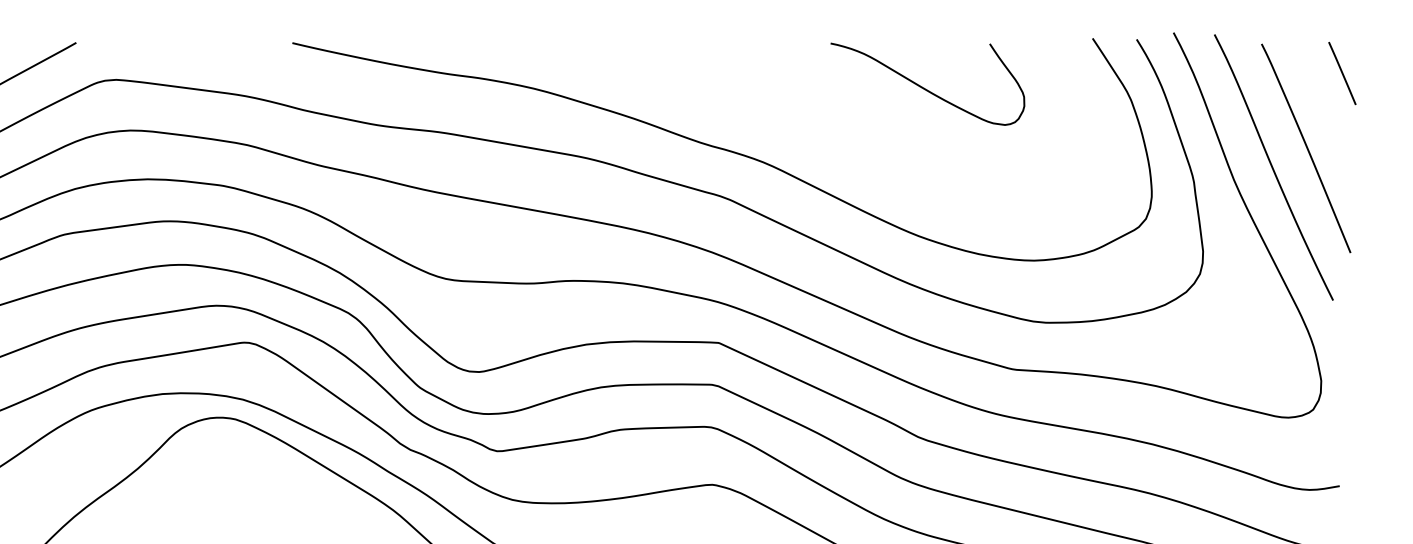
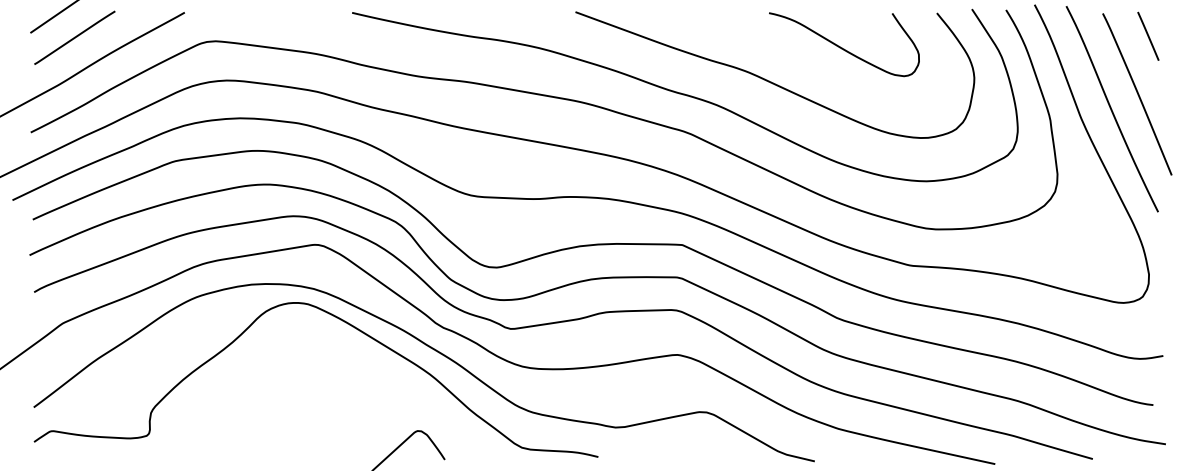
line: (1342, 72) -> (1148, 35), moved
curve: (833, 131) -> (771, 81), added

